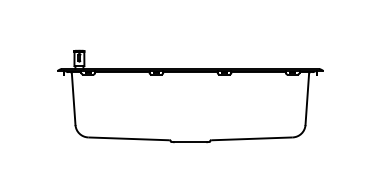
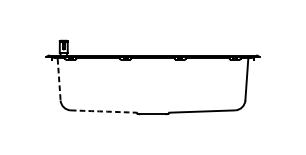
line: (73, 99) -> (59, 79), solid -> dashed
arc: (128, 138) -> (103, 111), solid -> dashed

